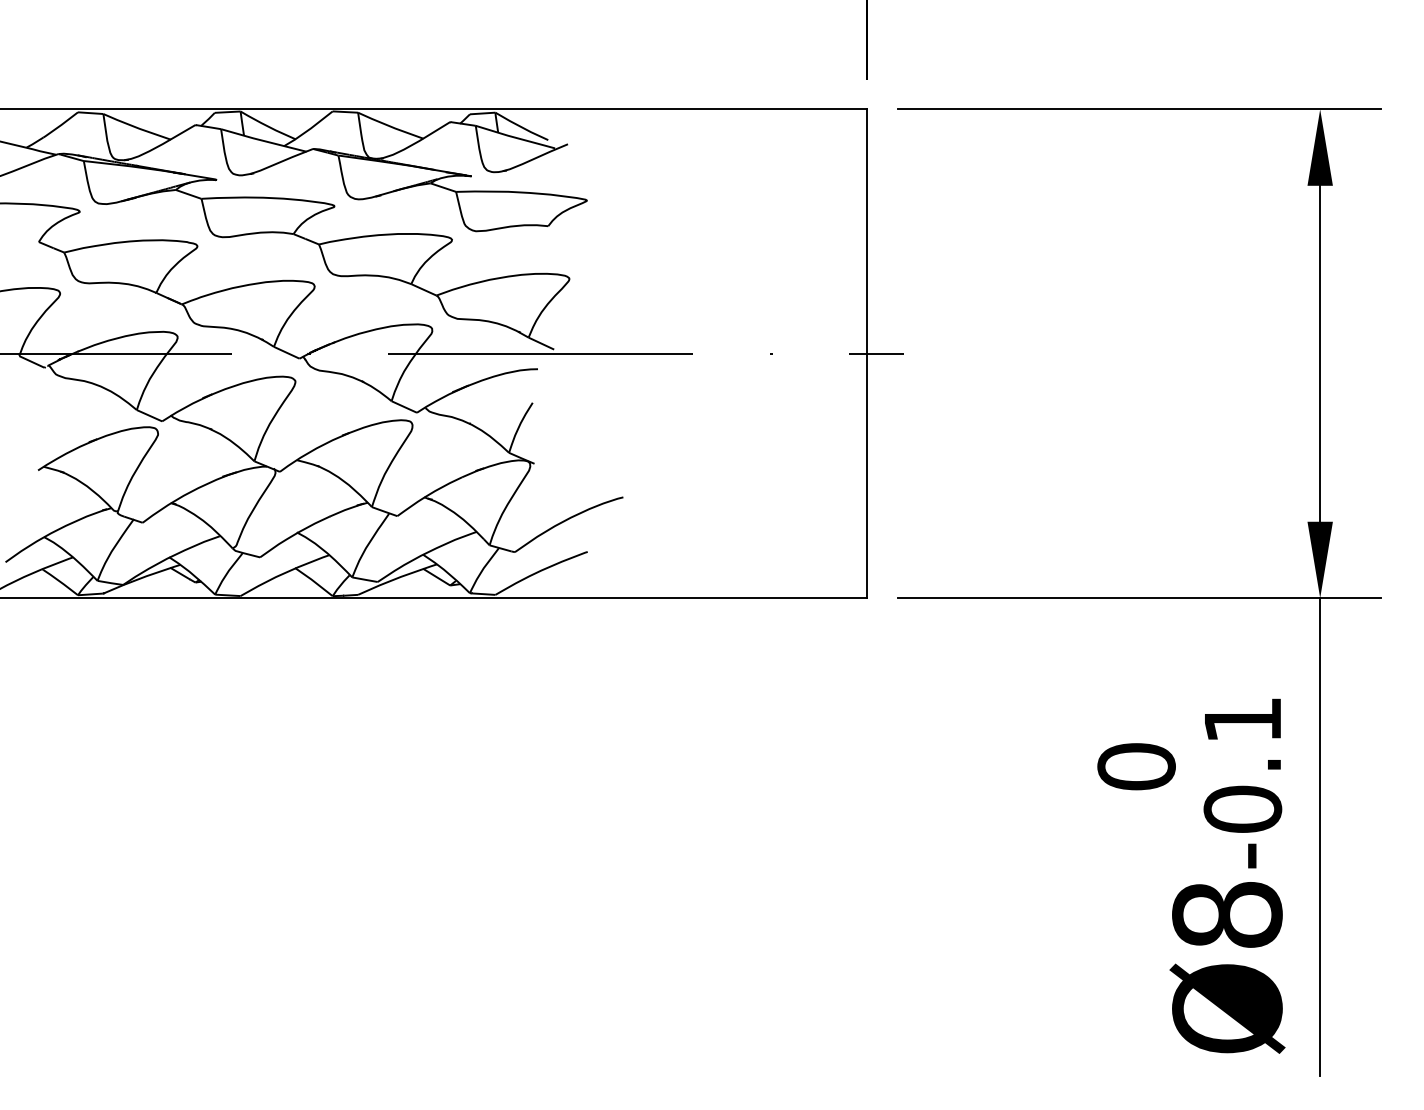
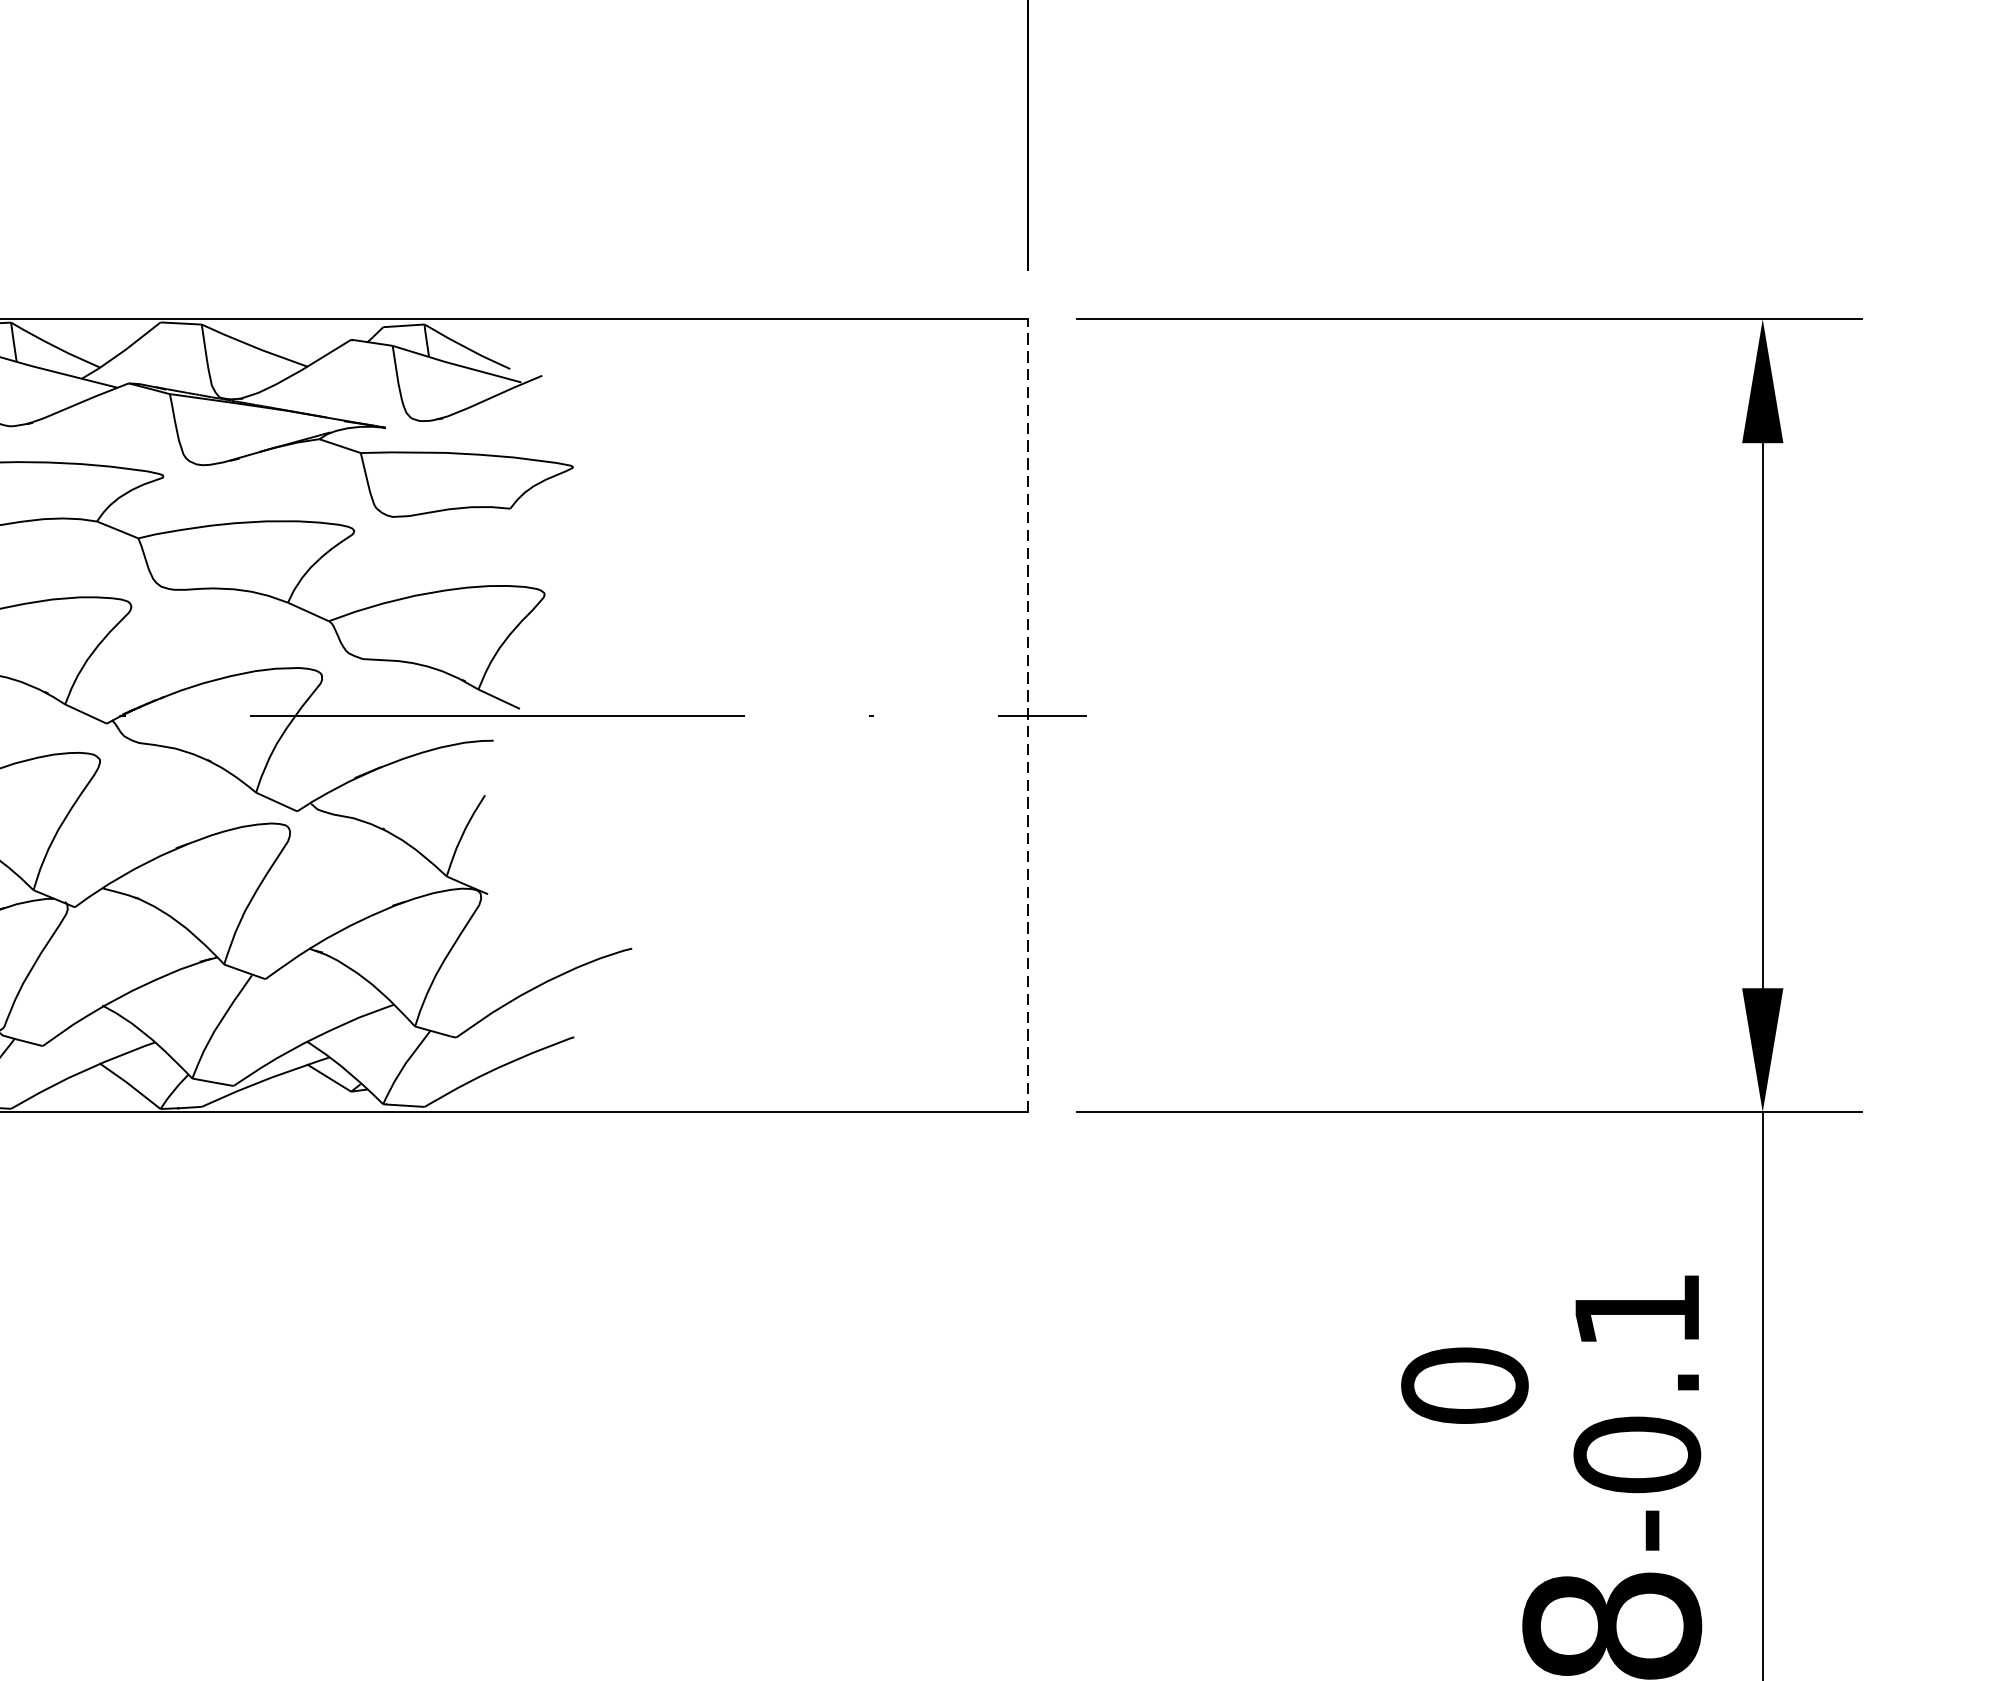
line: (867, 353) -> (1028, 715), solid -> dashed

